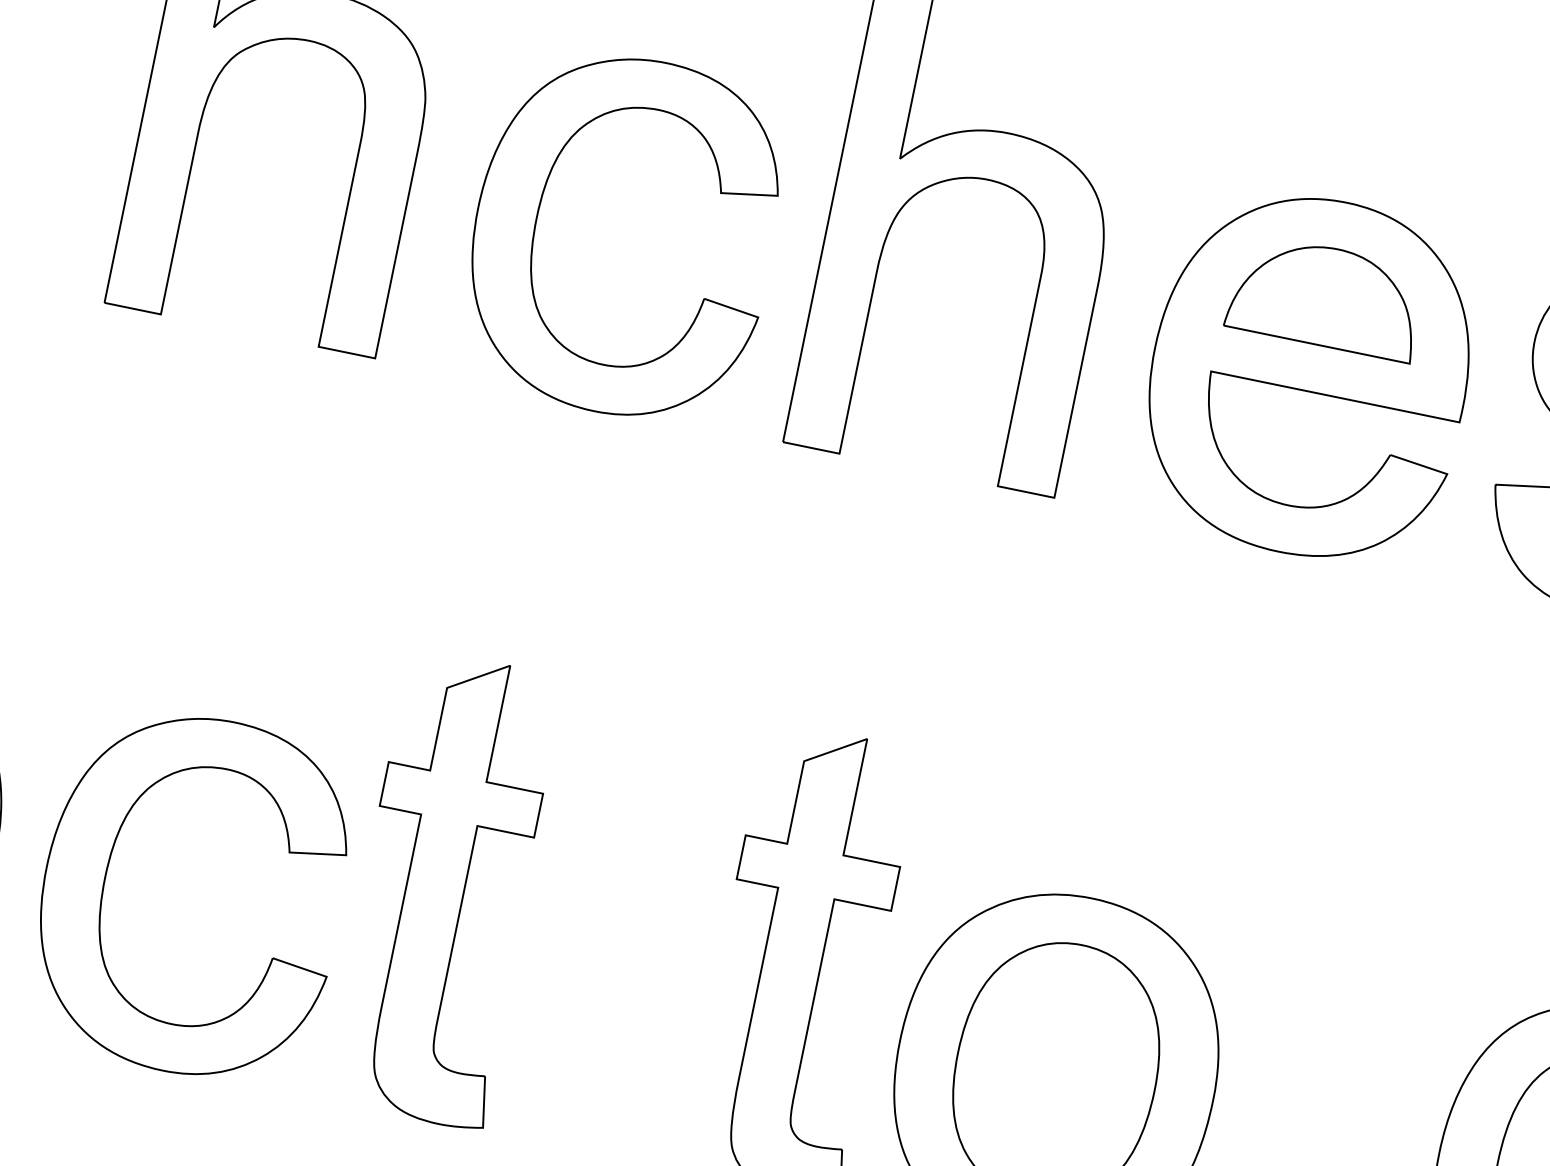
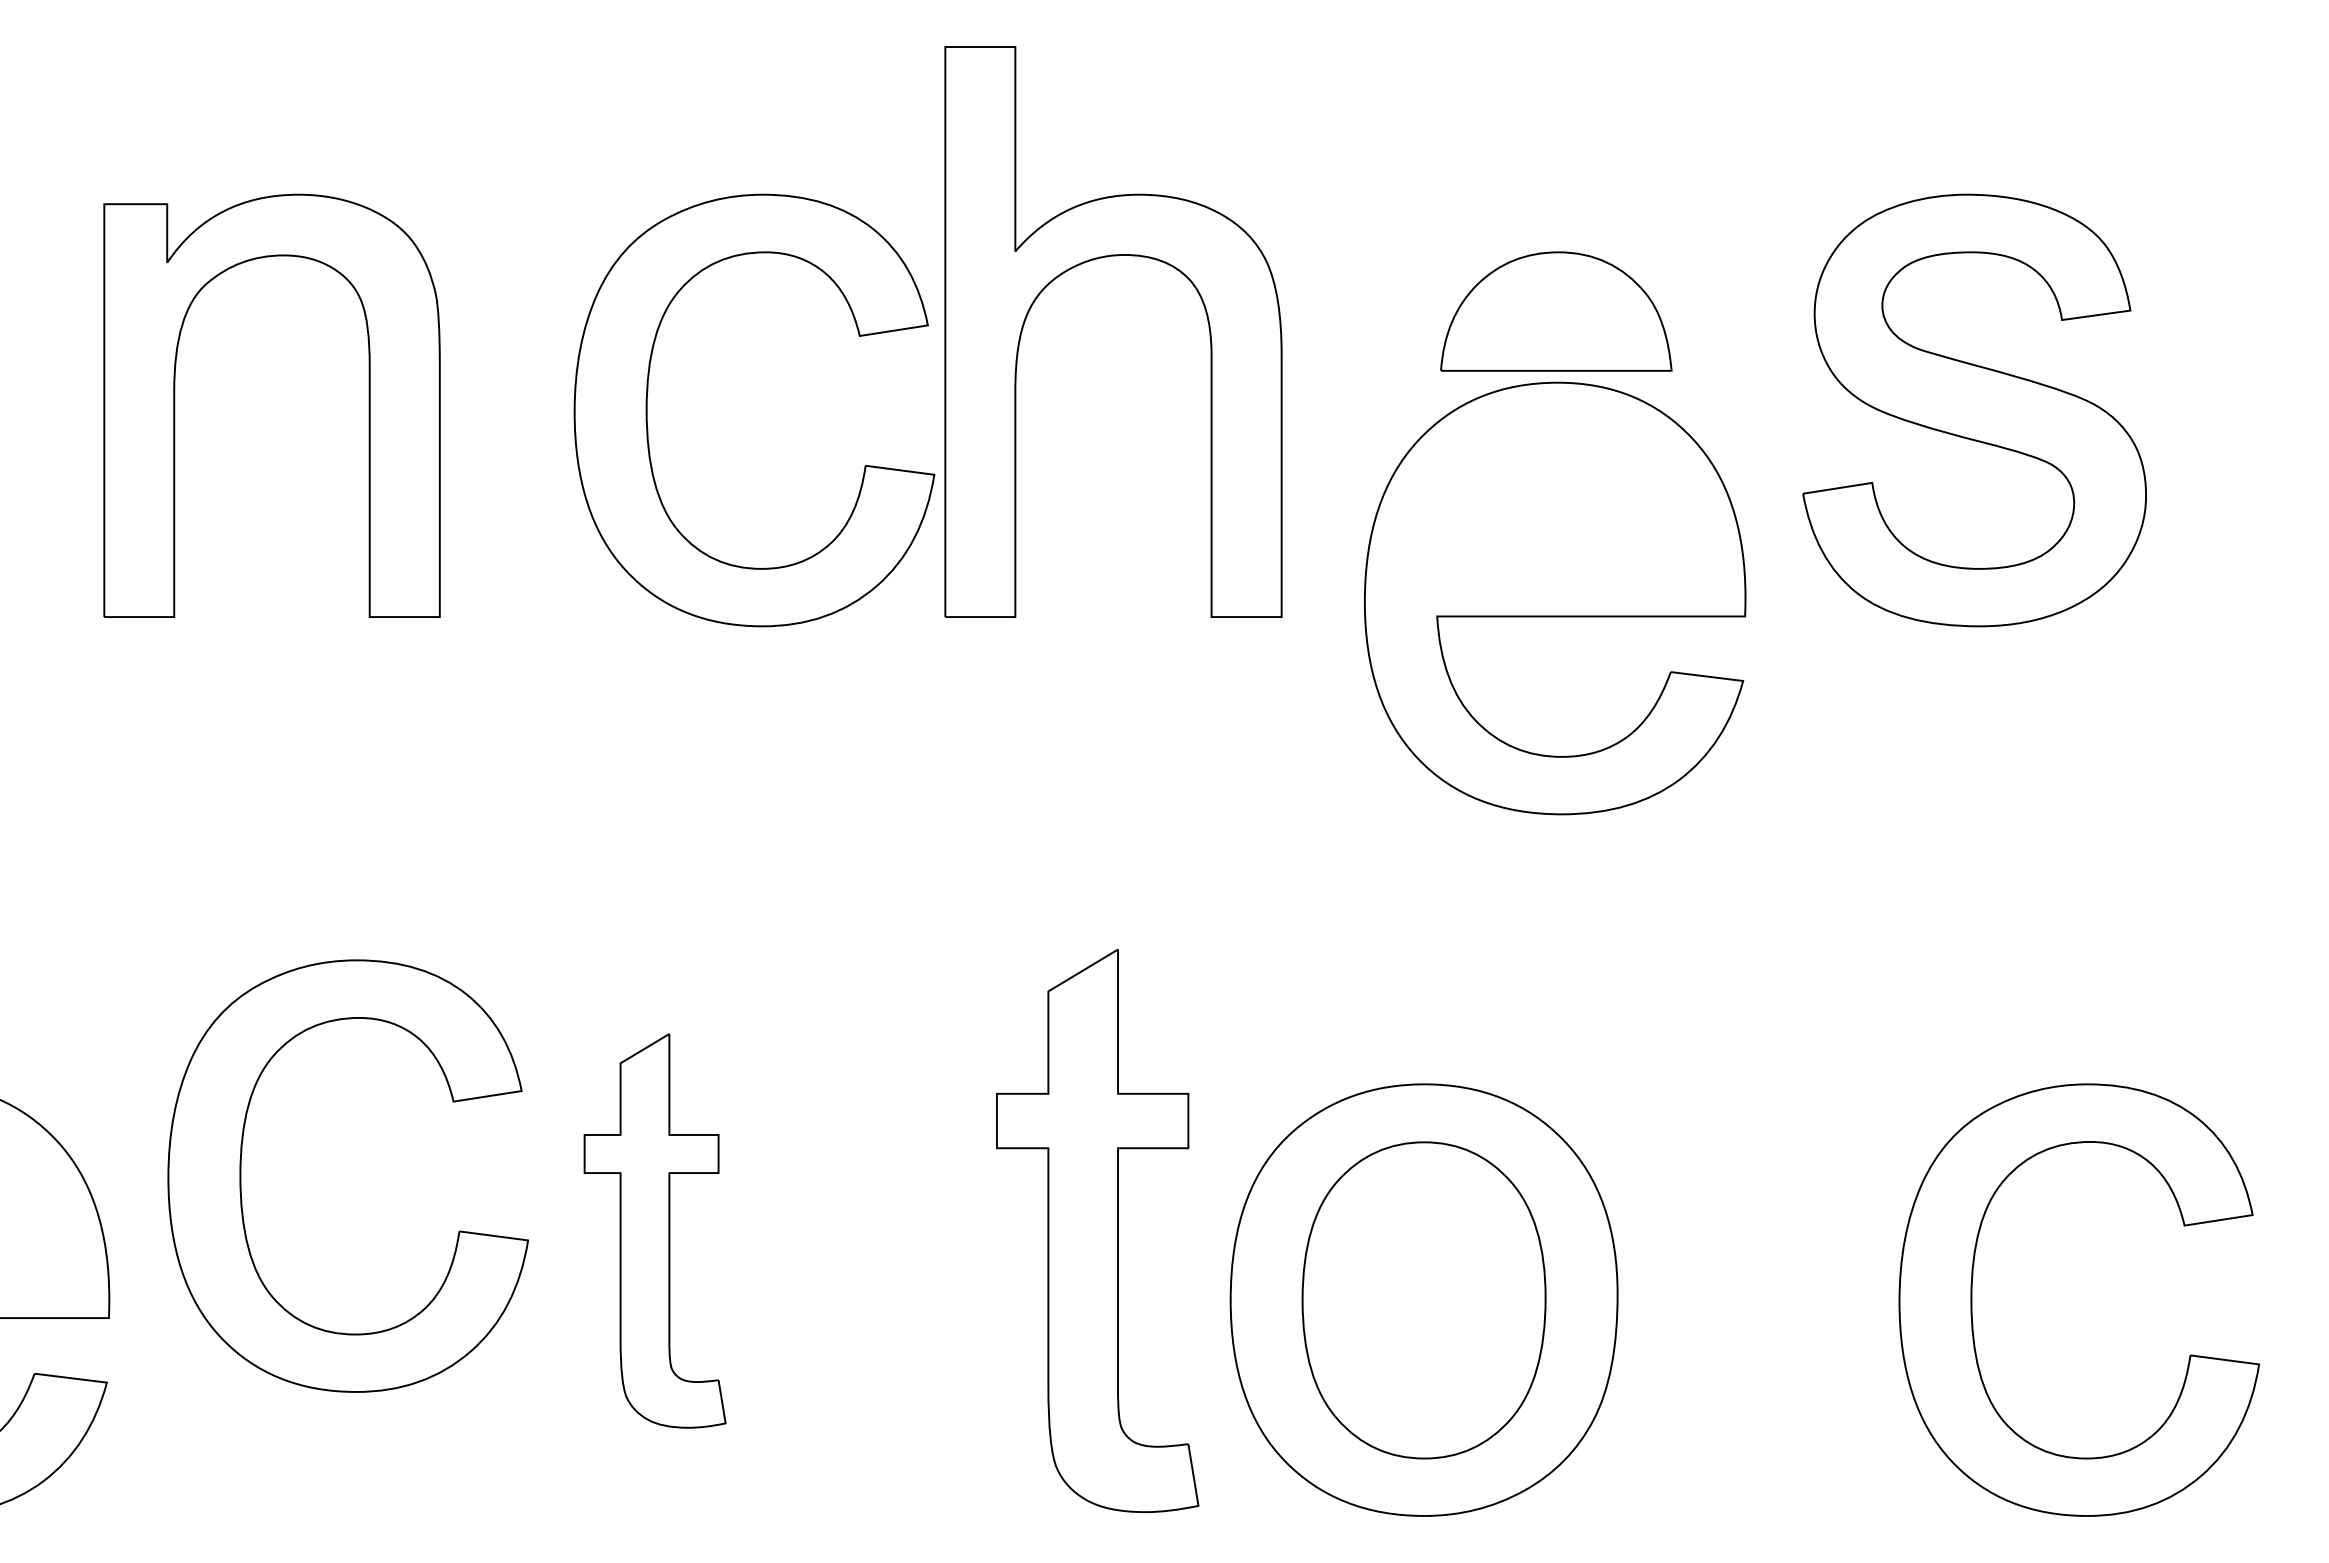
part: (537, 218) -> (647, 410), moved
part: (1309, 376) -> (1555, 598), moved
part: (106, 876) -> (241, 1175), moved
part: (446, 888) -> (654, 1230), size x0.7

